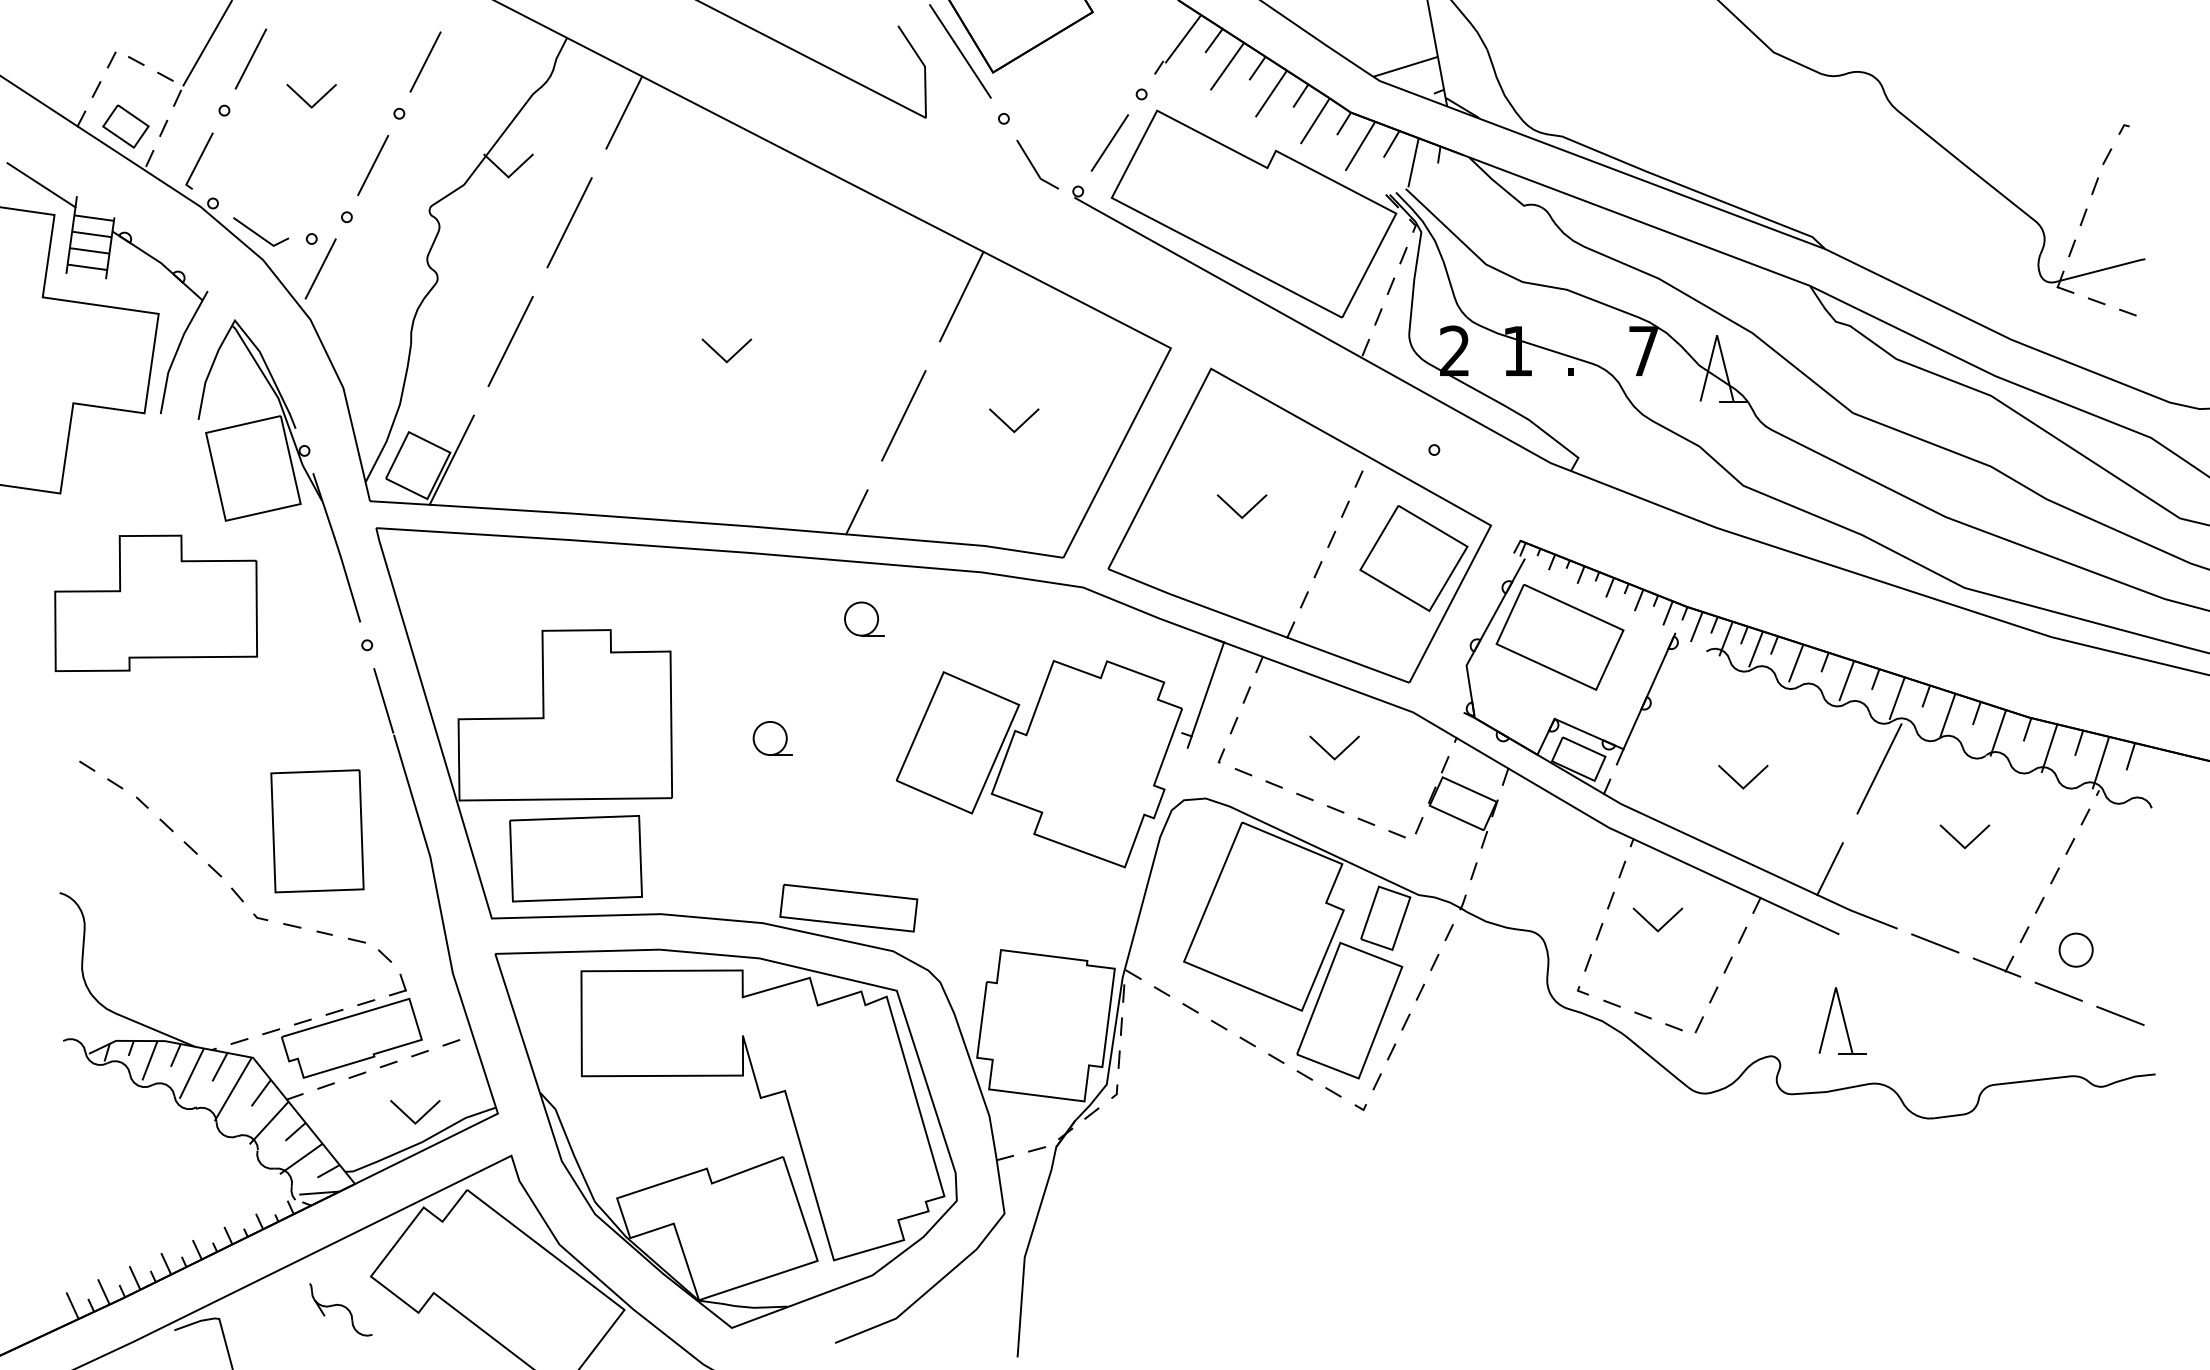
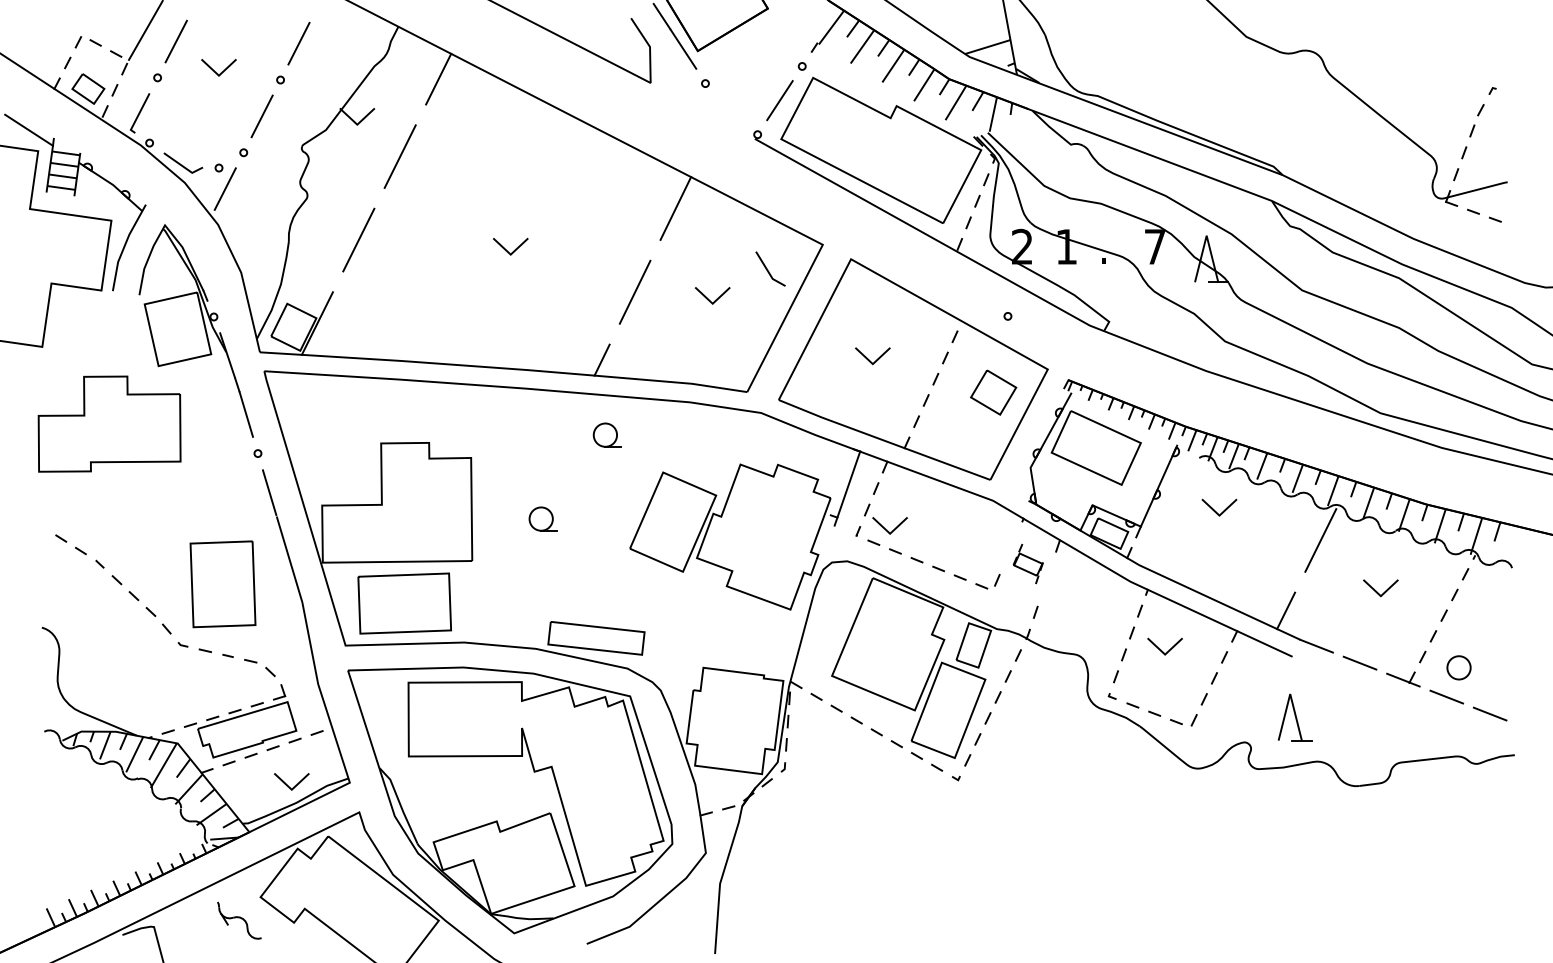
line: (1034, 166) -> (768, 270), moved
part: (1413, 558) -> (993, 392), size x0.6
line: (1328, 752) -> (885, 528), moved
line: (1737, 781) -> (1215, 510), moved
part: (1463, 802) -> (1028, 564), size x0.6

